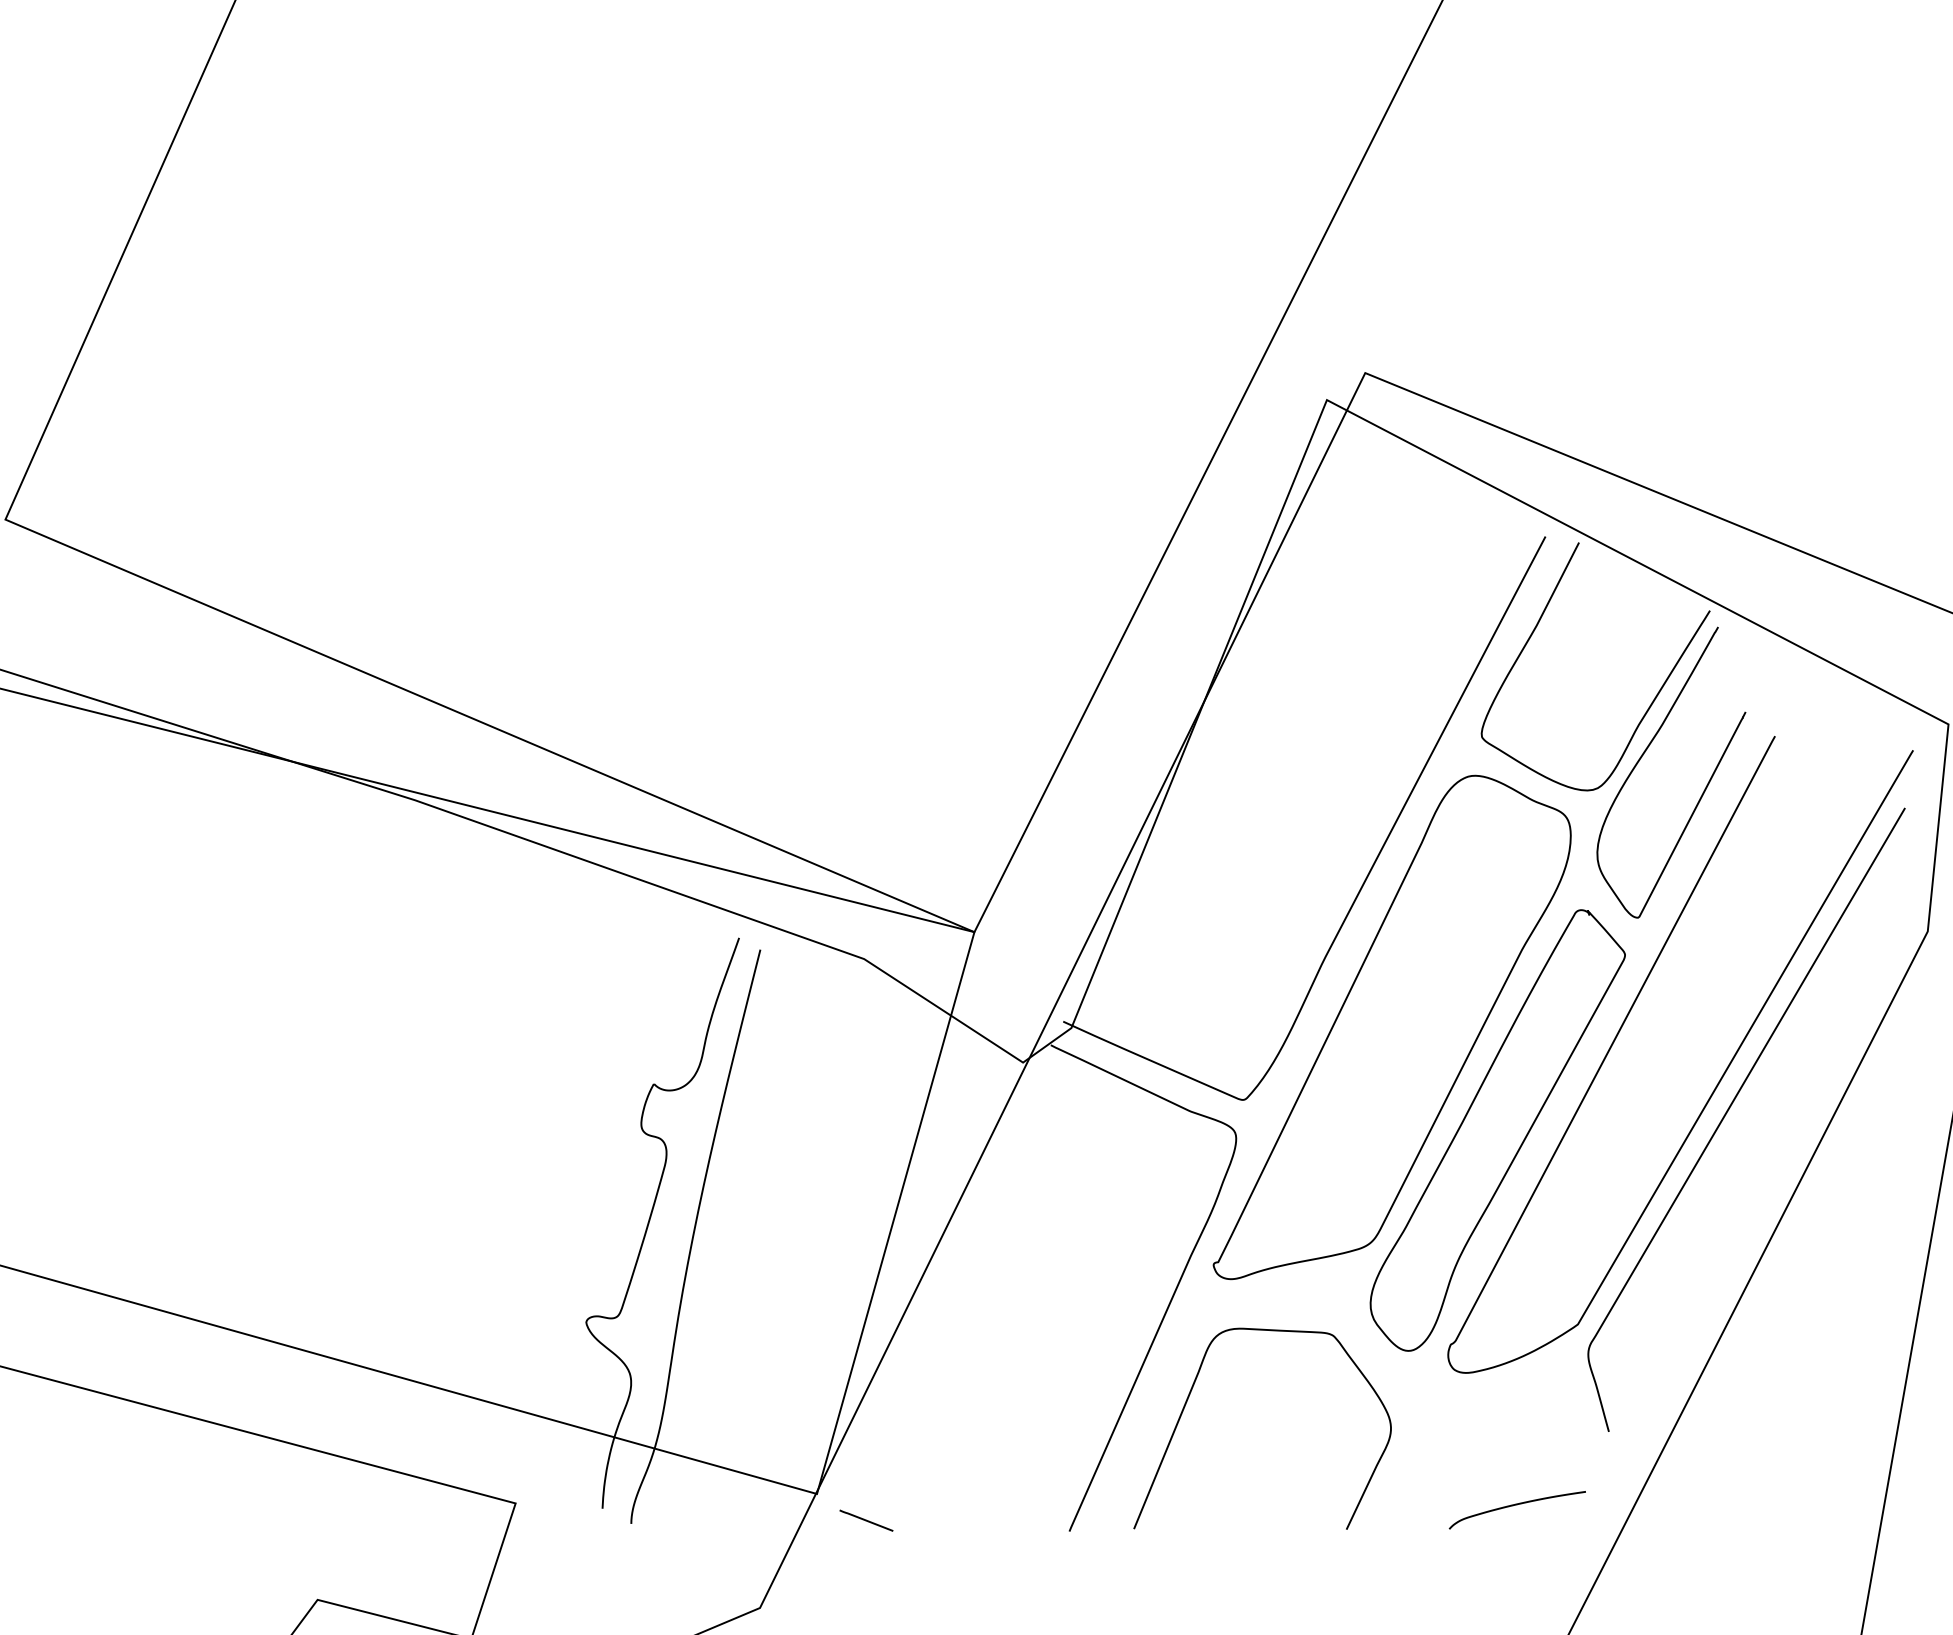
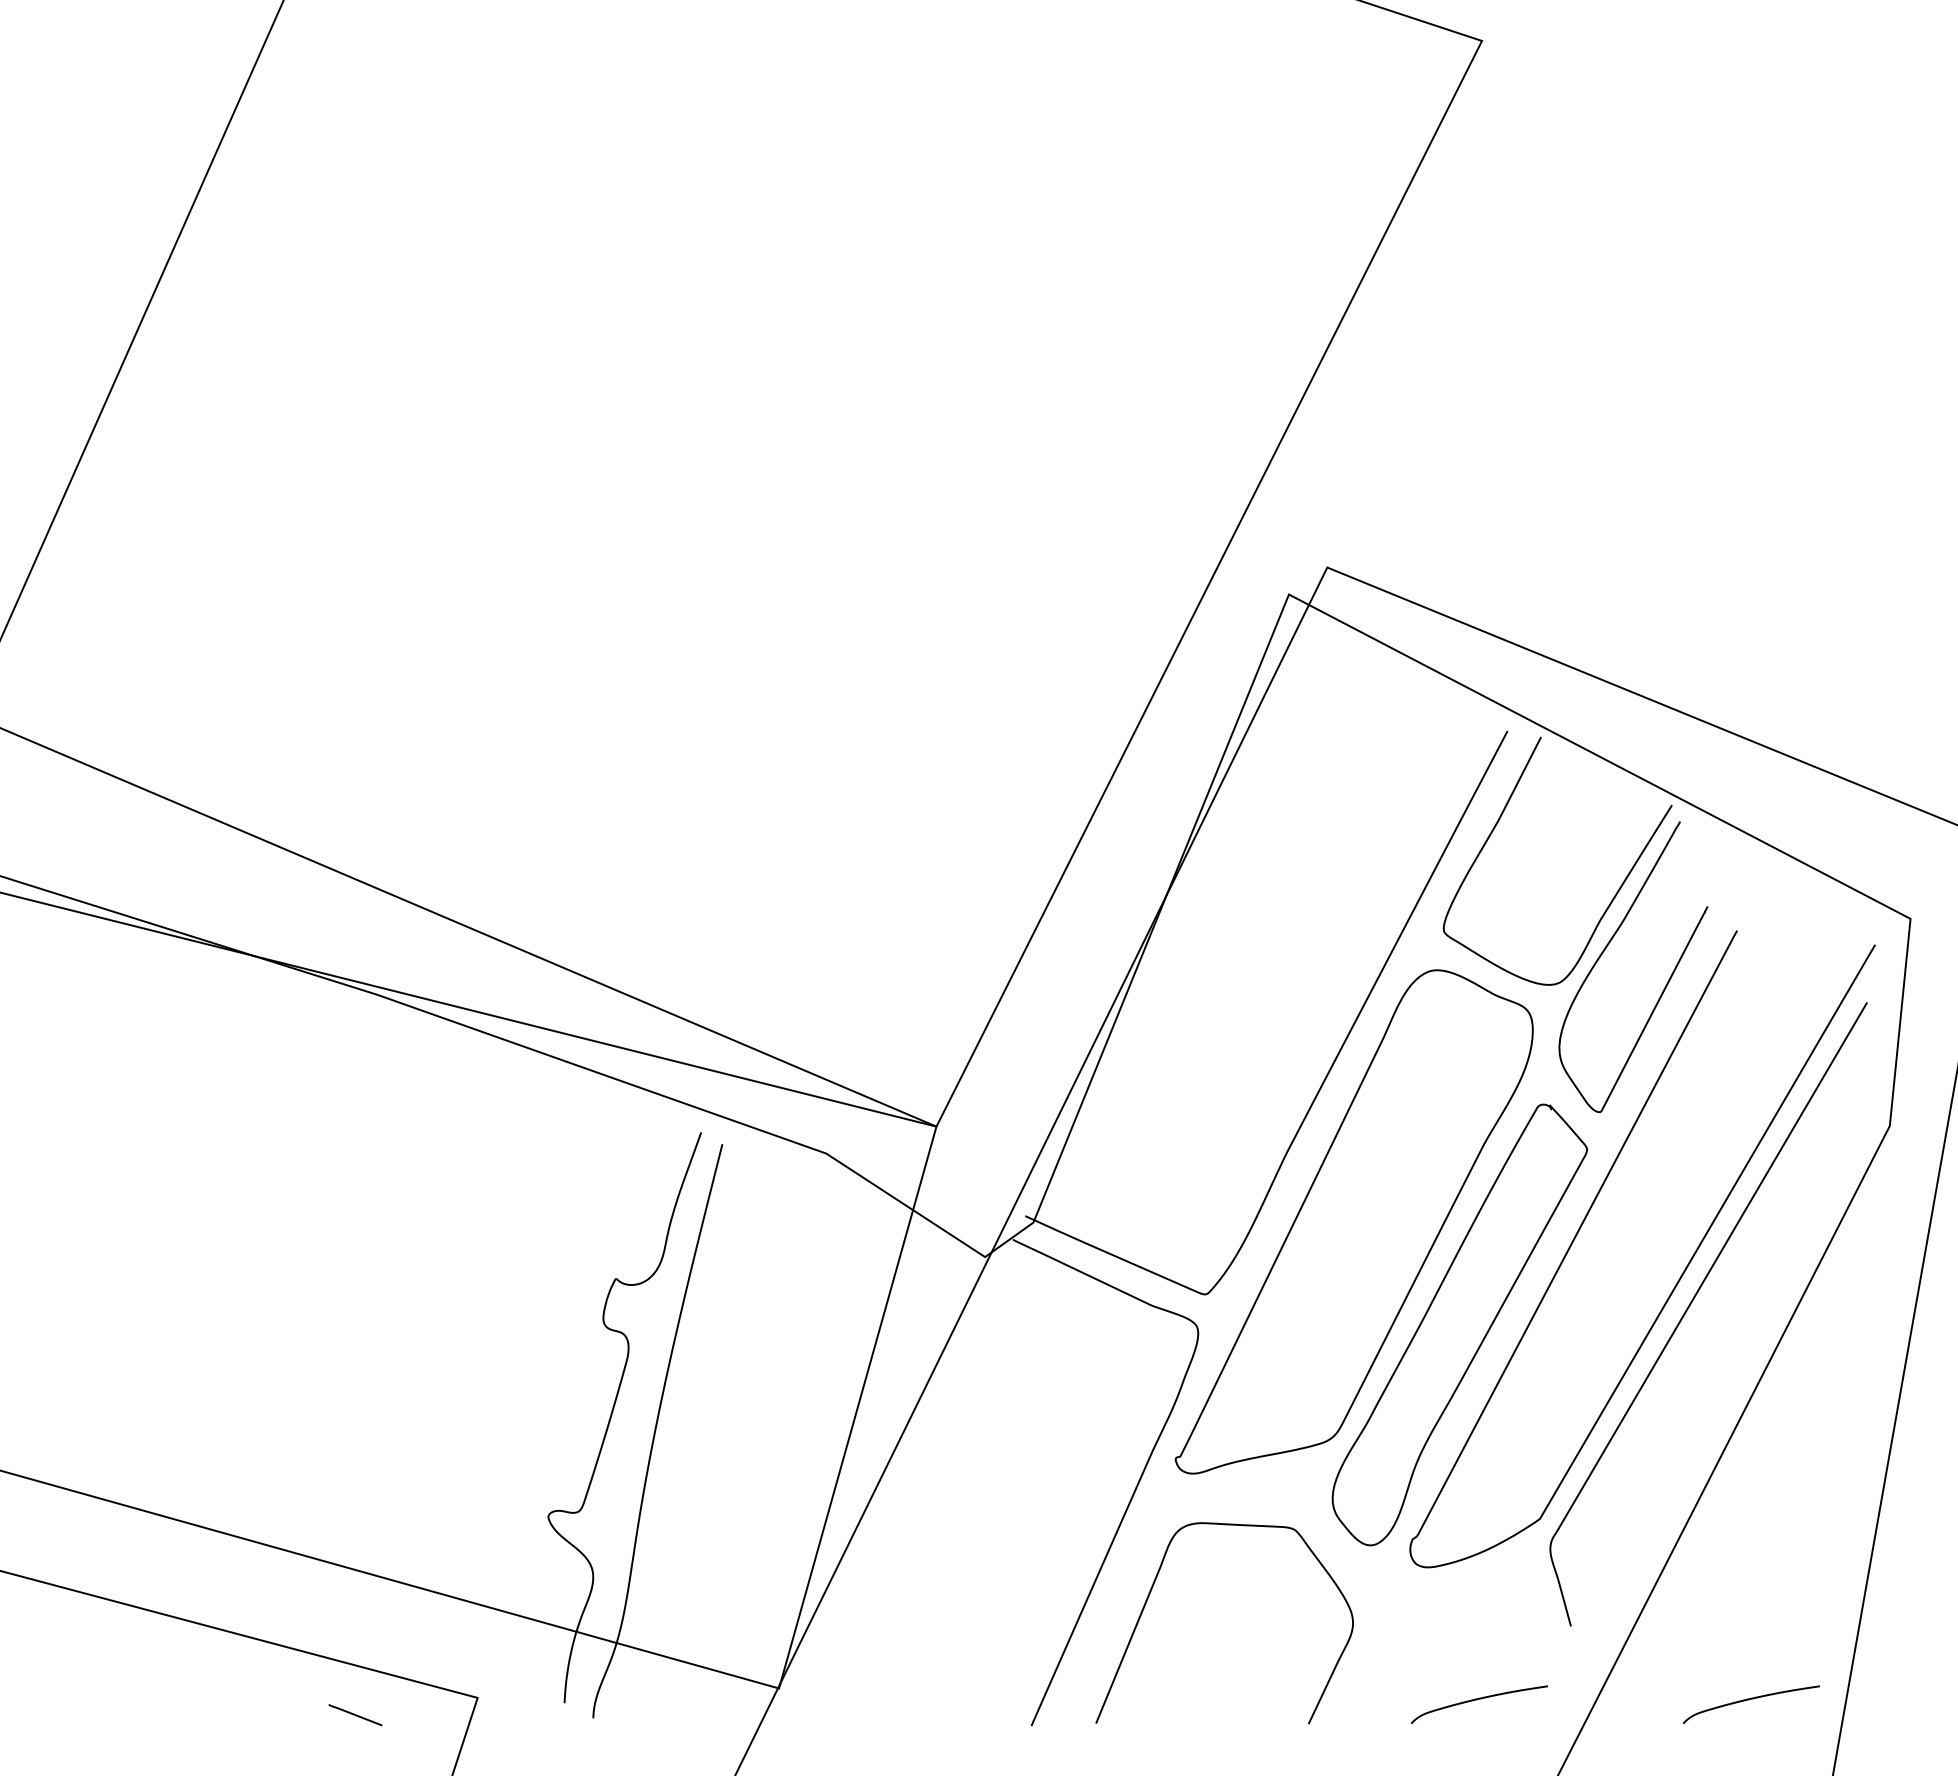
curve: (1787, 1506) -> (1749, 1700), added
line: (866, 1521) -> (355, 1715), moved

